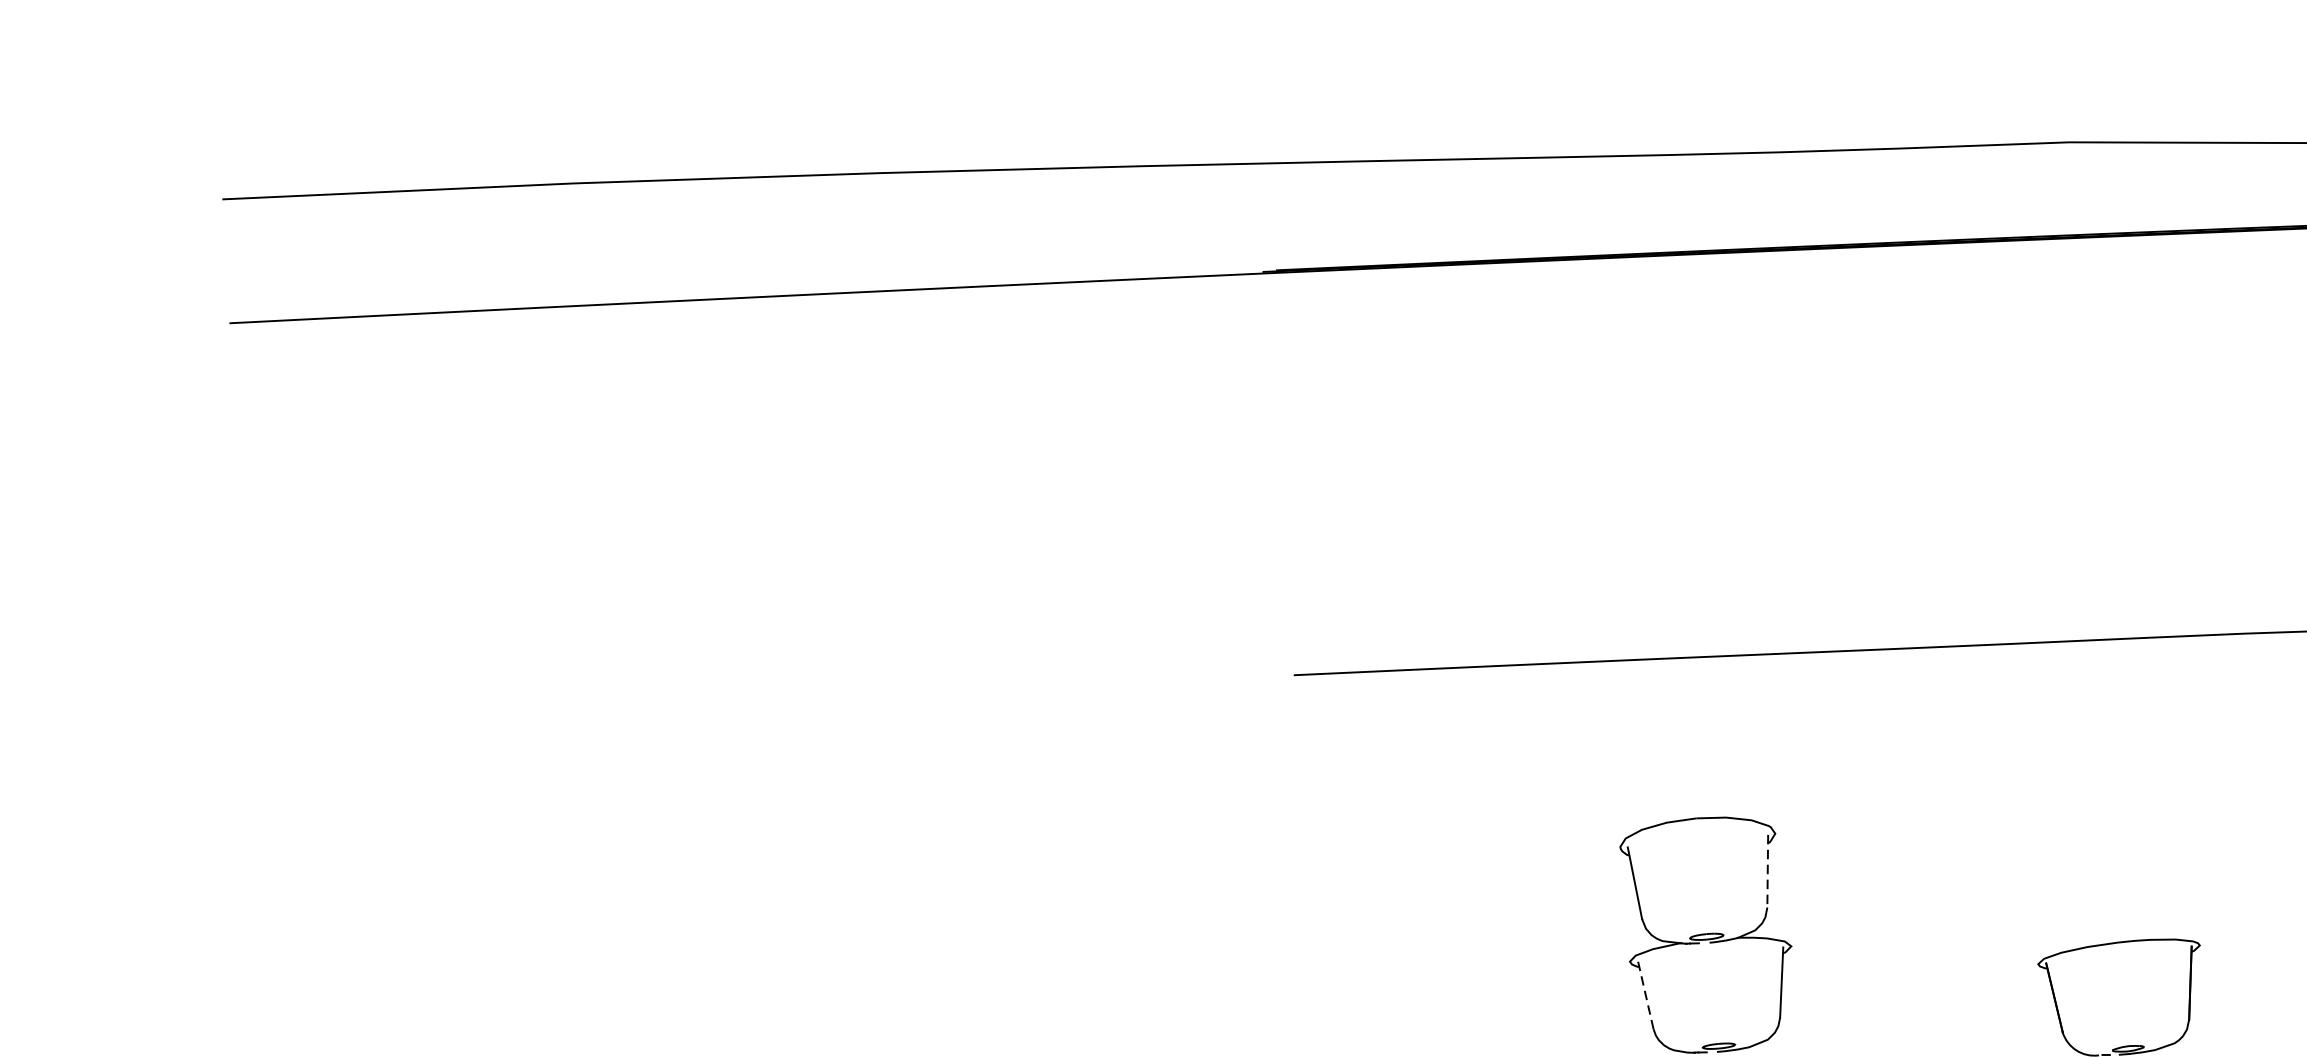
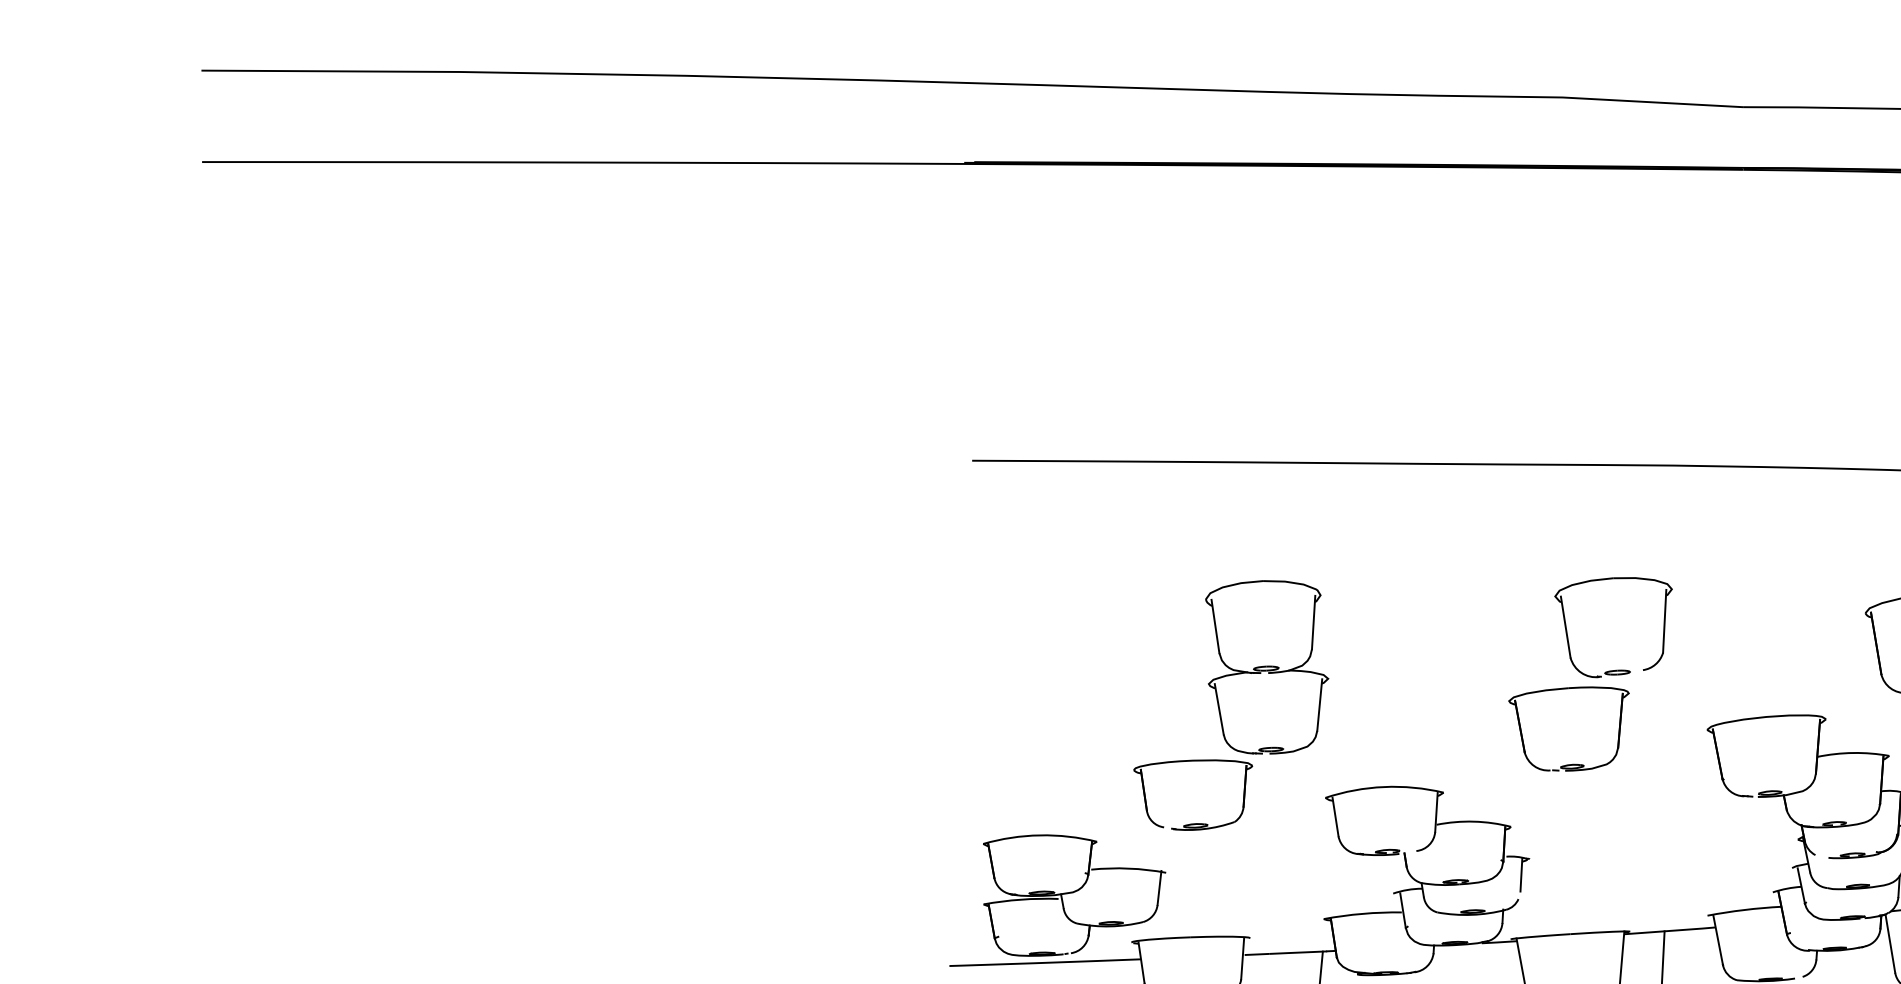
line: (1767, 871) -> (1313, 622), dashed -> solid
part: (2181, 913) -> (1616, 669), added
line: (1646, 995) -> (1219, 709), dashed -> solid

